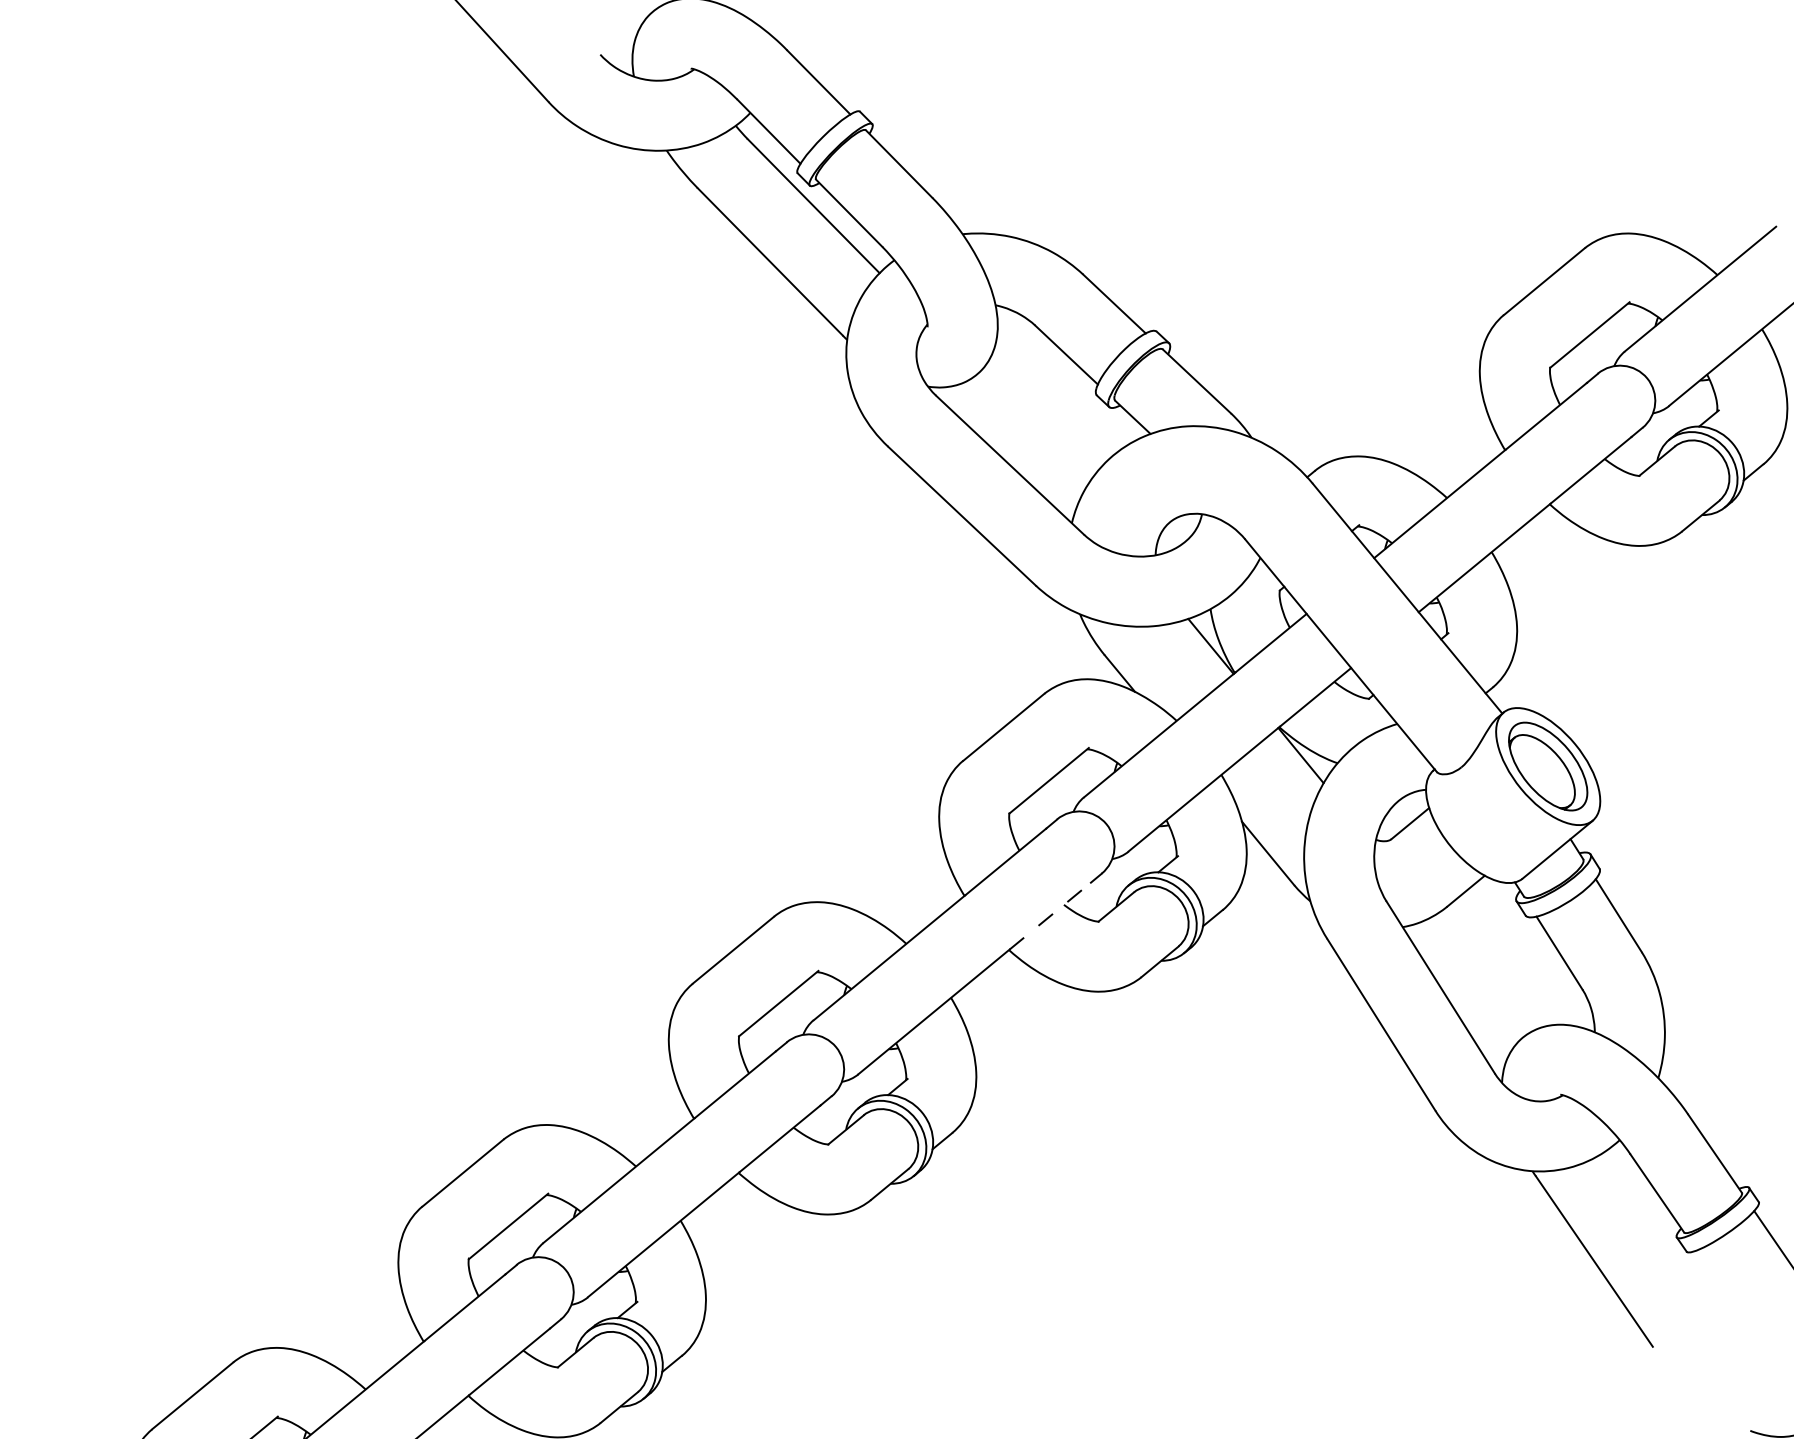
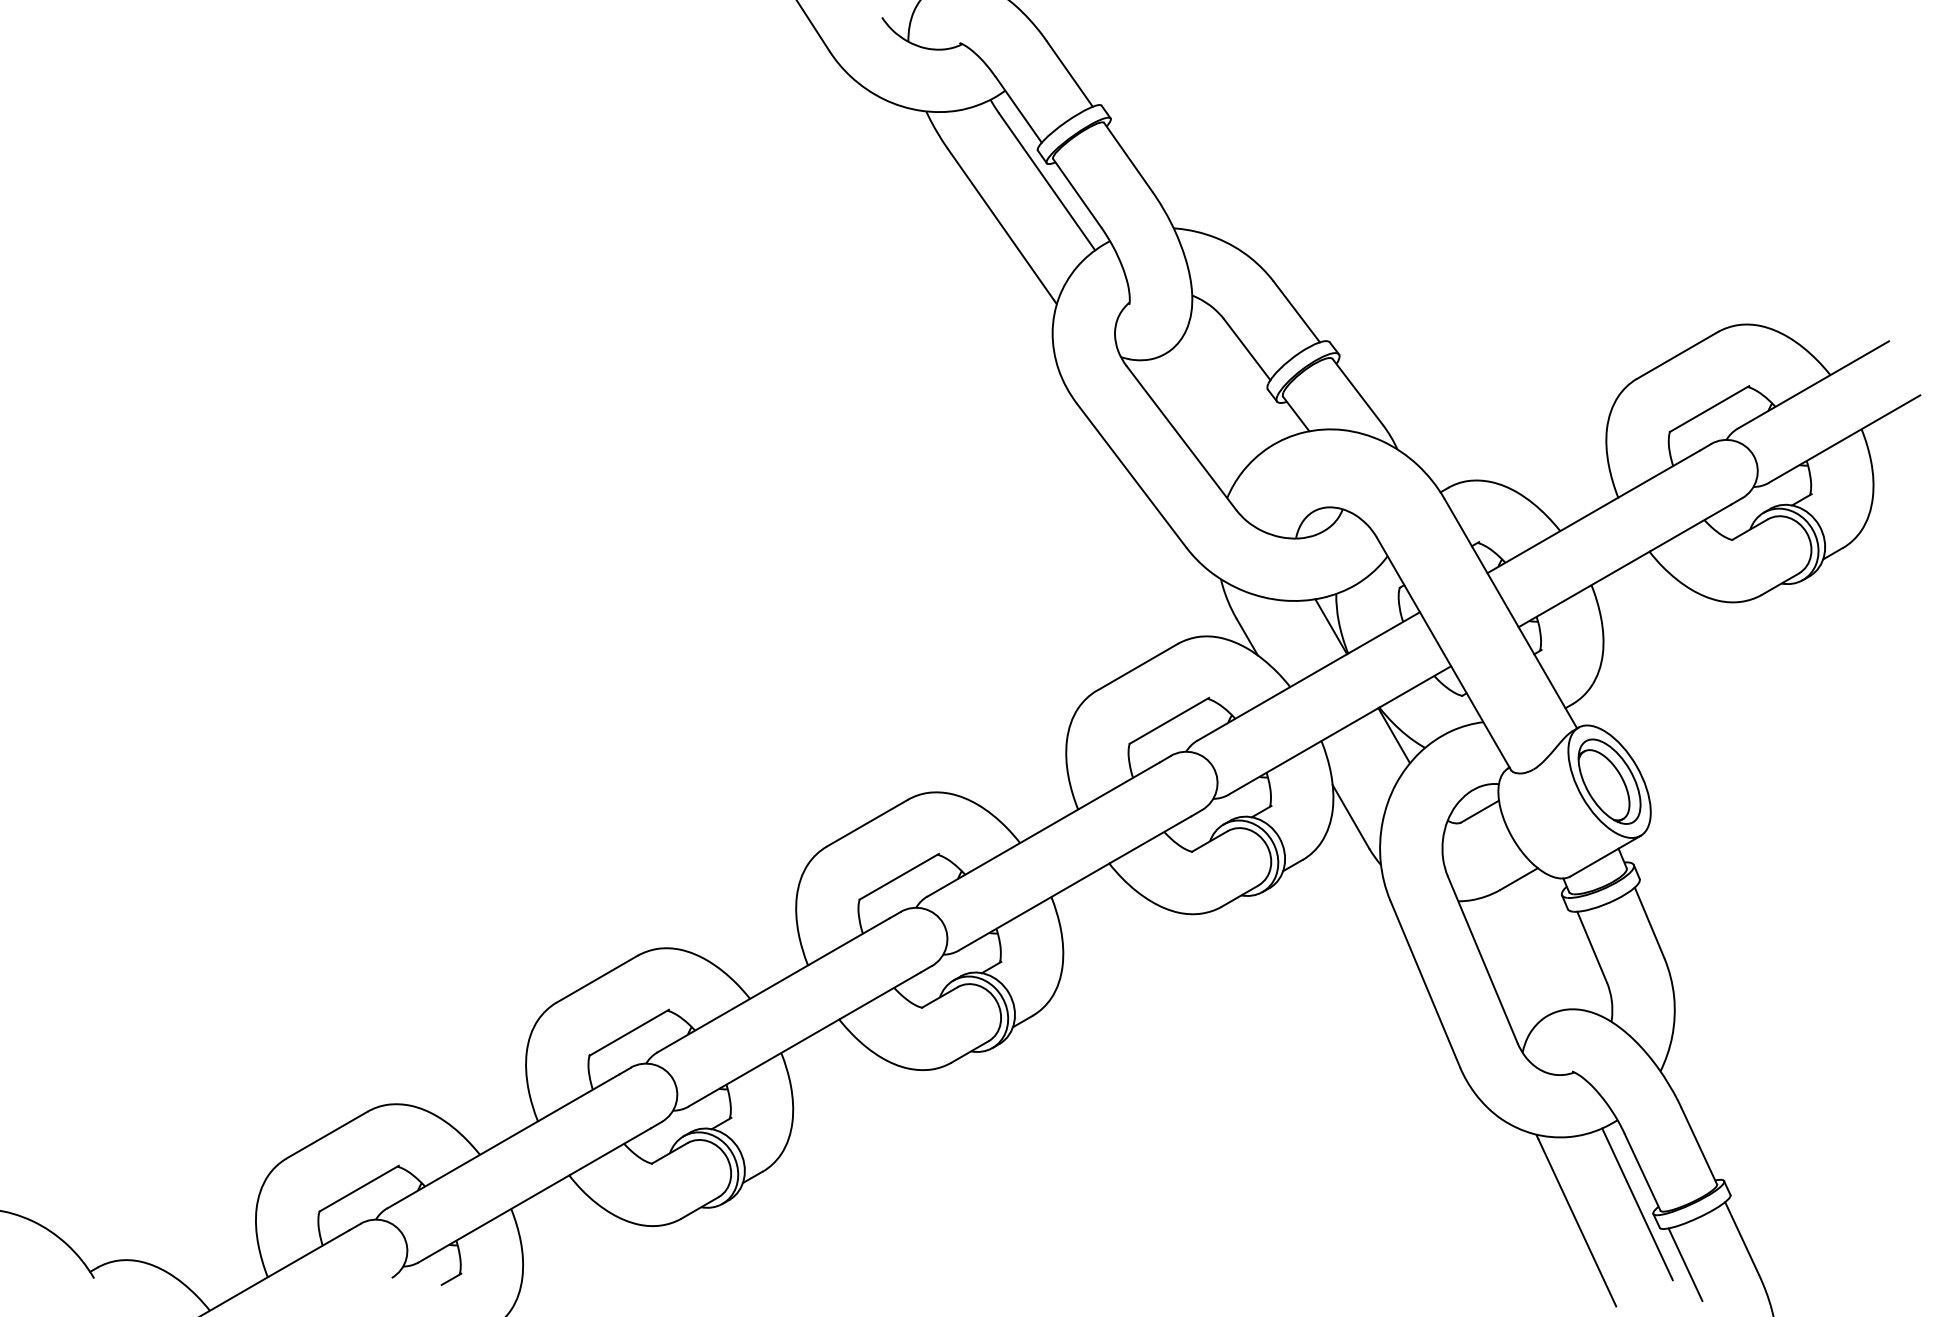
line: (1050, 915) -> (1150, 839), dashed -> solid
line: (1657, 1229) -> (1637, 1204), added
line: (1721, 1287) -> (1685, 1264), added

